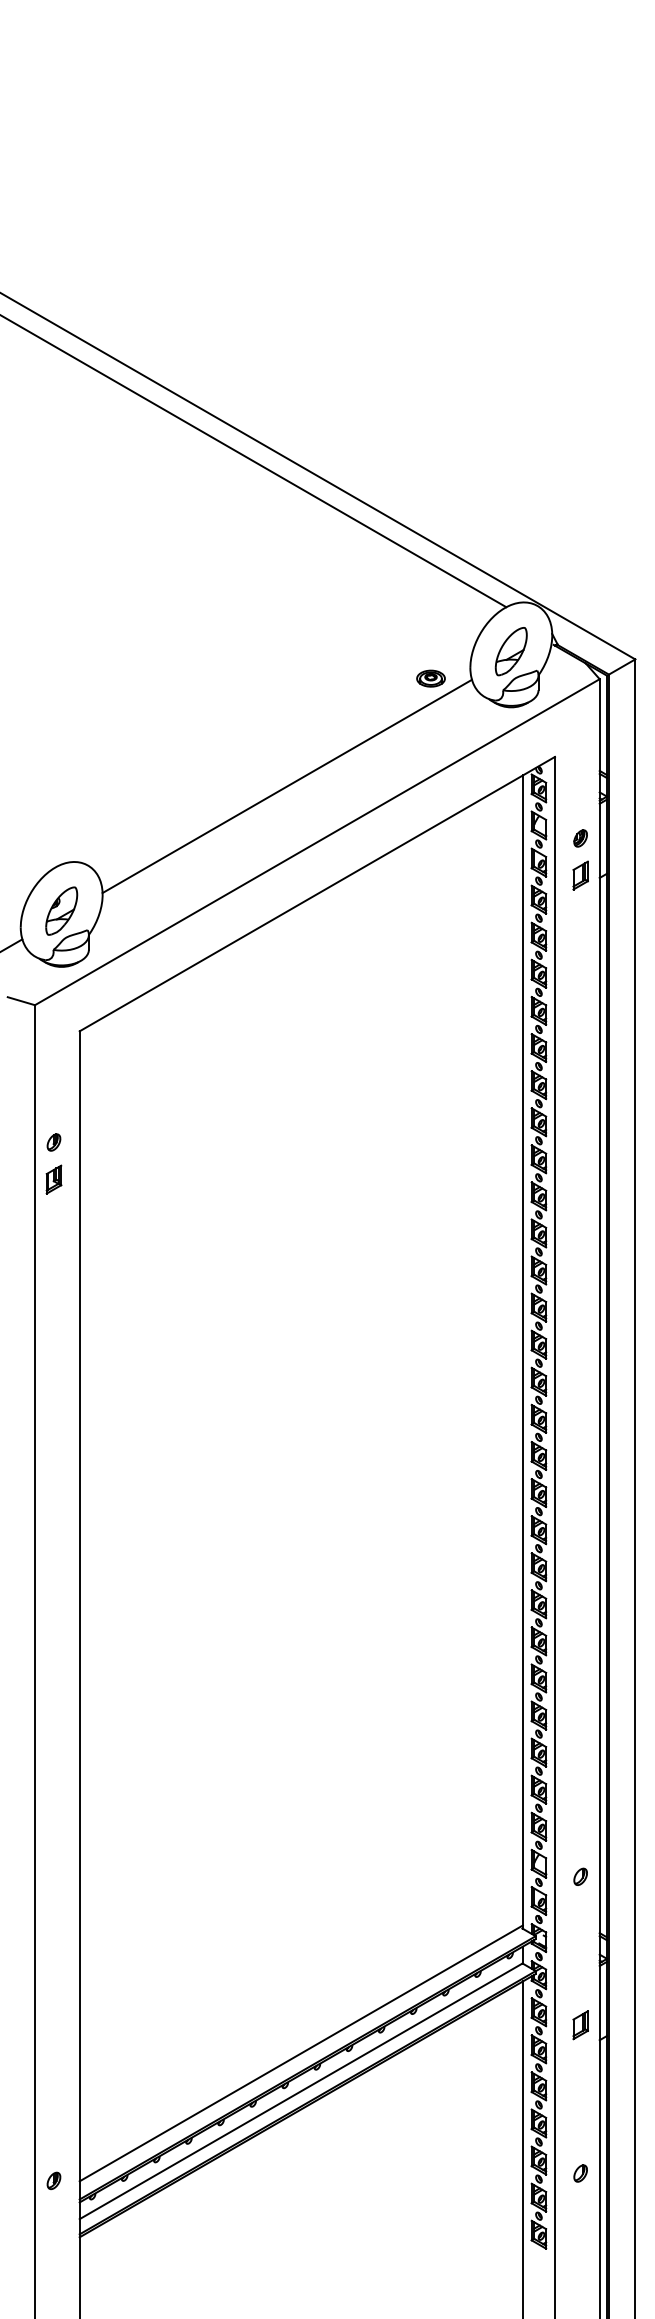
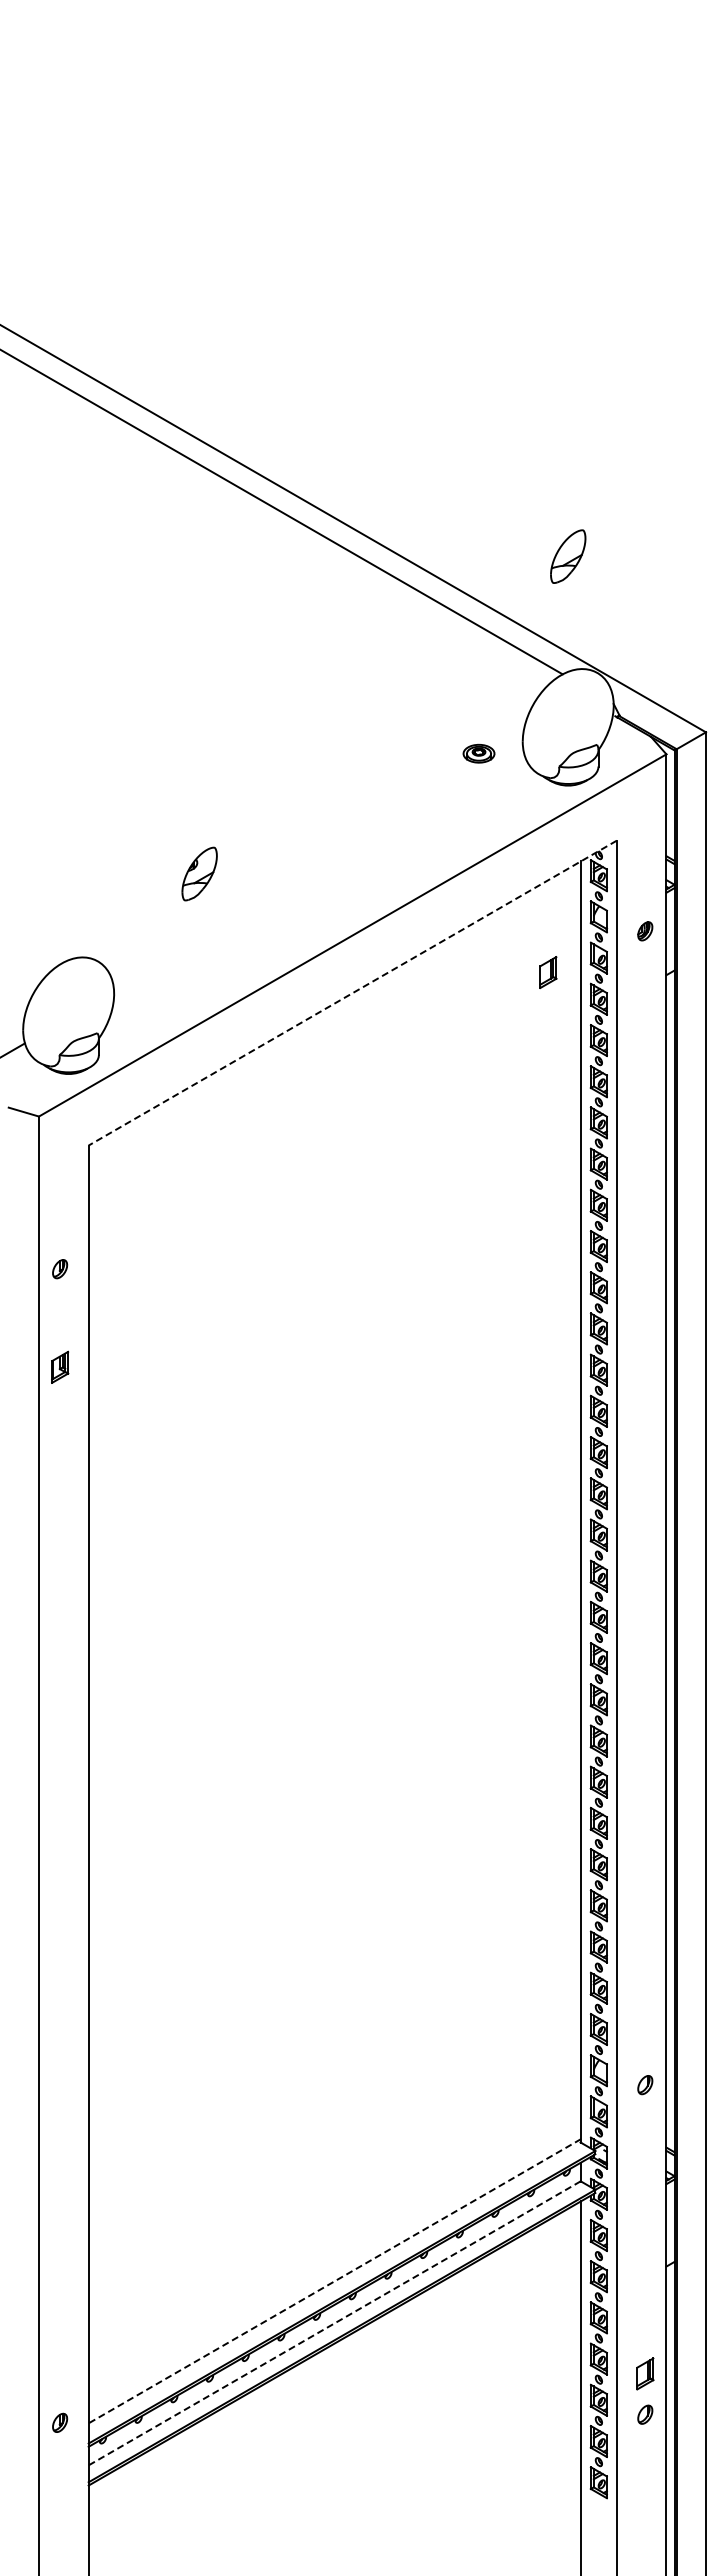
part: (511, 651) -> (568, 556), moved
line: (287, 786) -> (319, 873), removed
part: (580, 875) -> (548, 972), moved
line: (317, 894) -> (352, 993), solid -> dashed
part: (61, 910) -> (199, 873), moved
part: (54, 1178) -> (60, 1366), moved
part: (580, 2024) -> (645, 2373), moved
line: (300, 2053) -> (334, 2281), solid -> dashed
line: (300, 2091) -> (334, 2323), solid -> dashed

